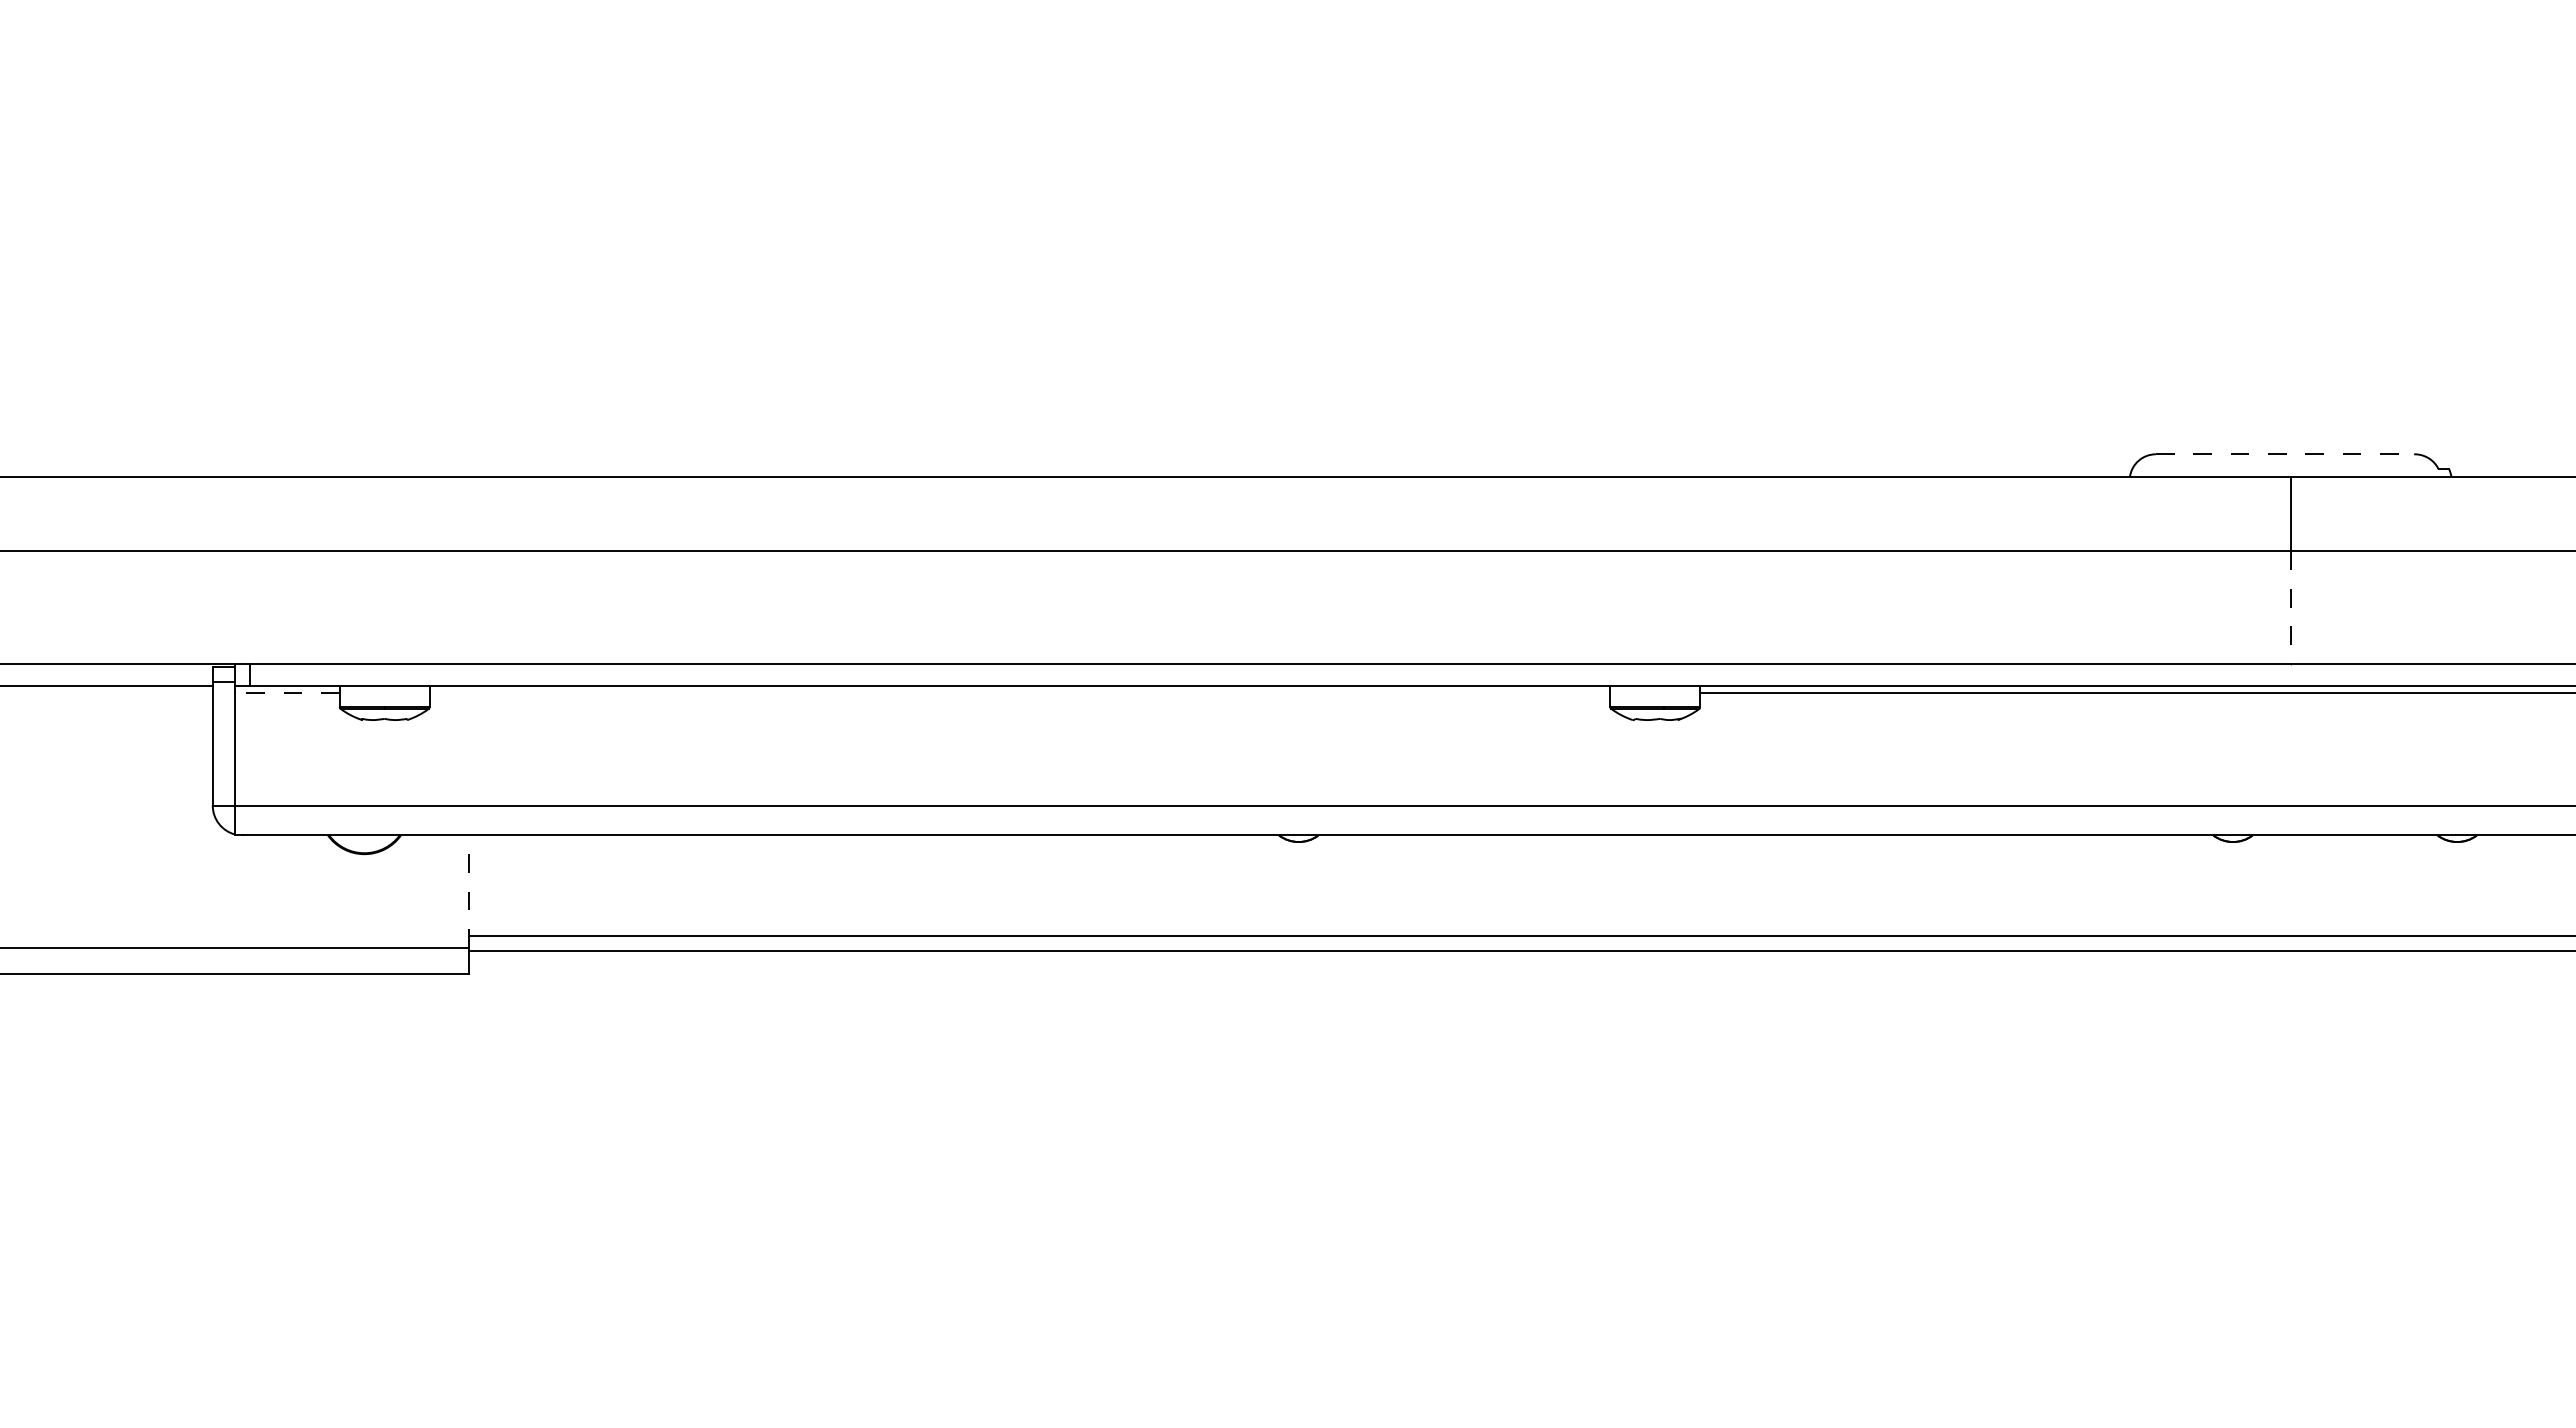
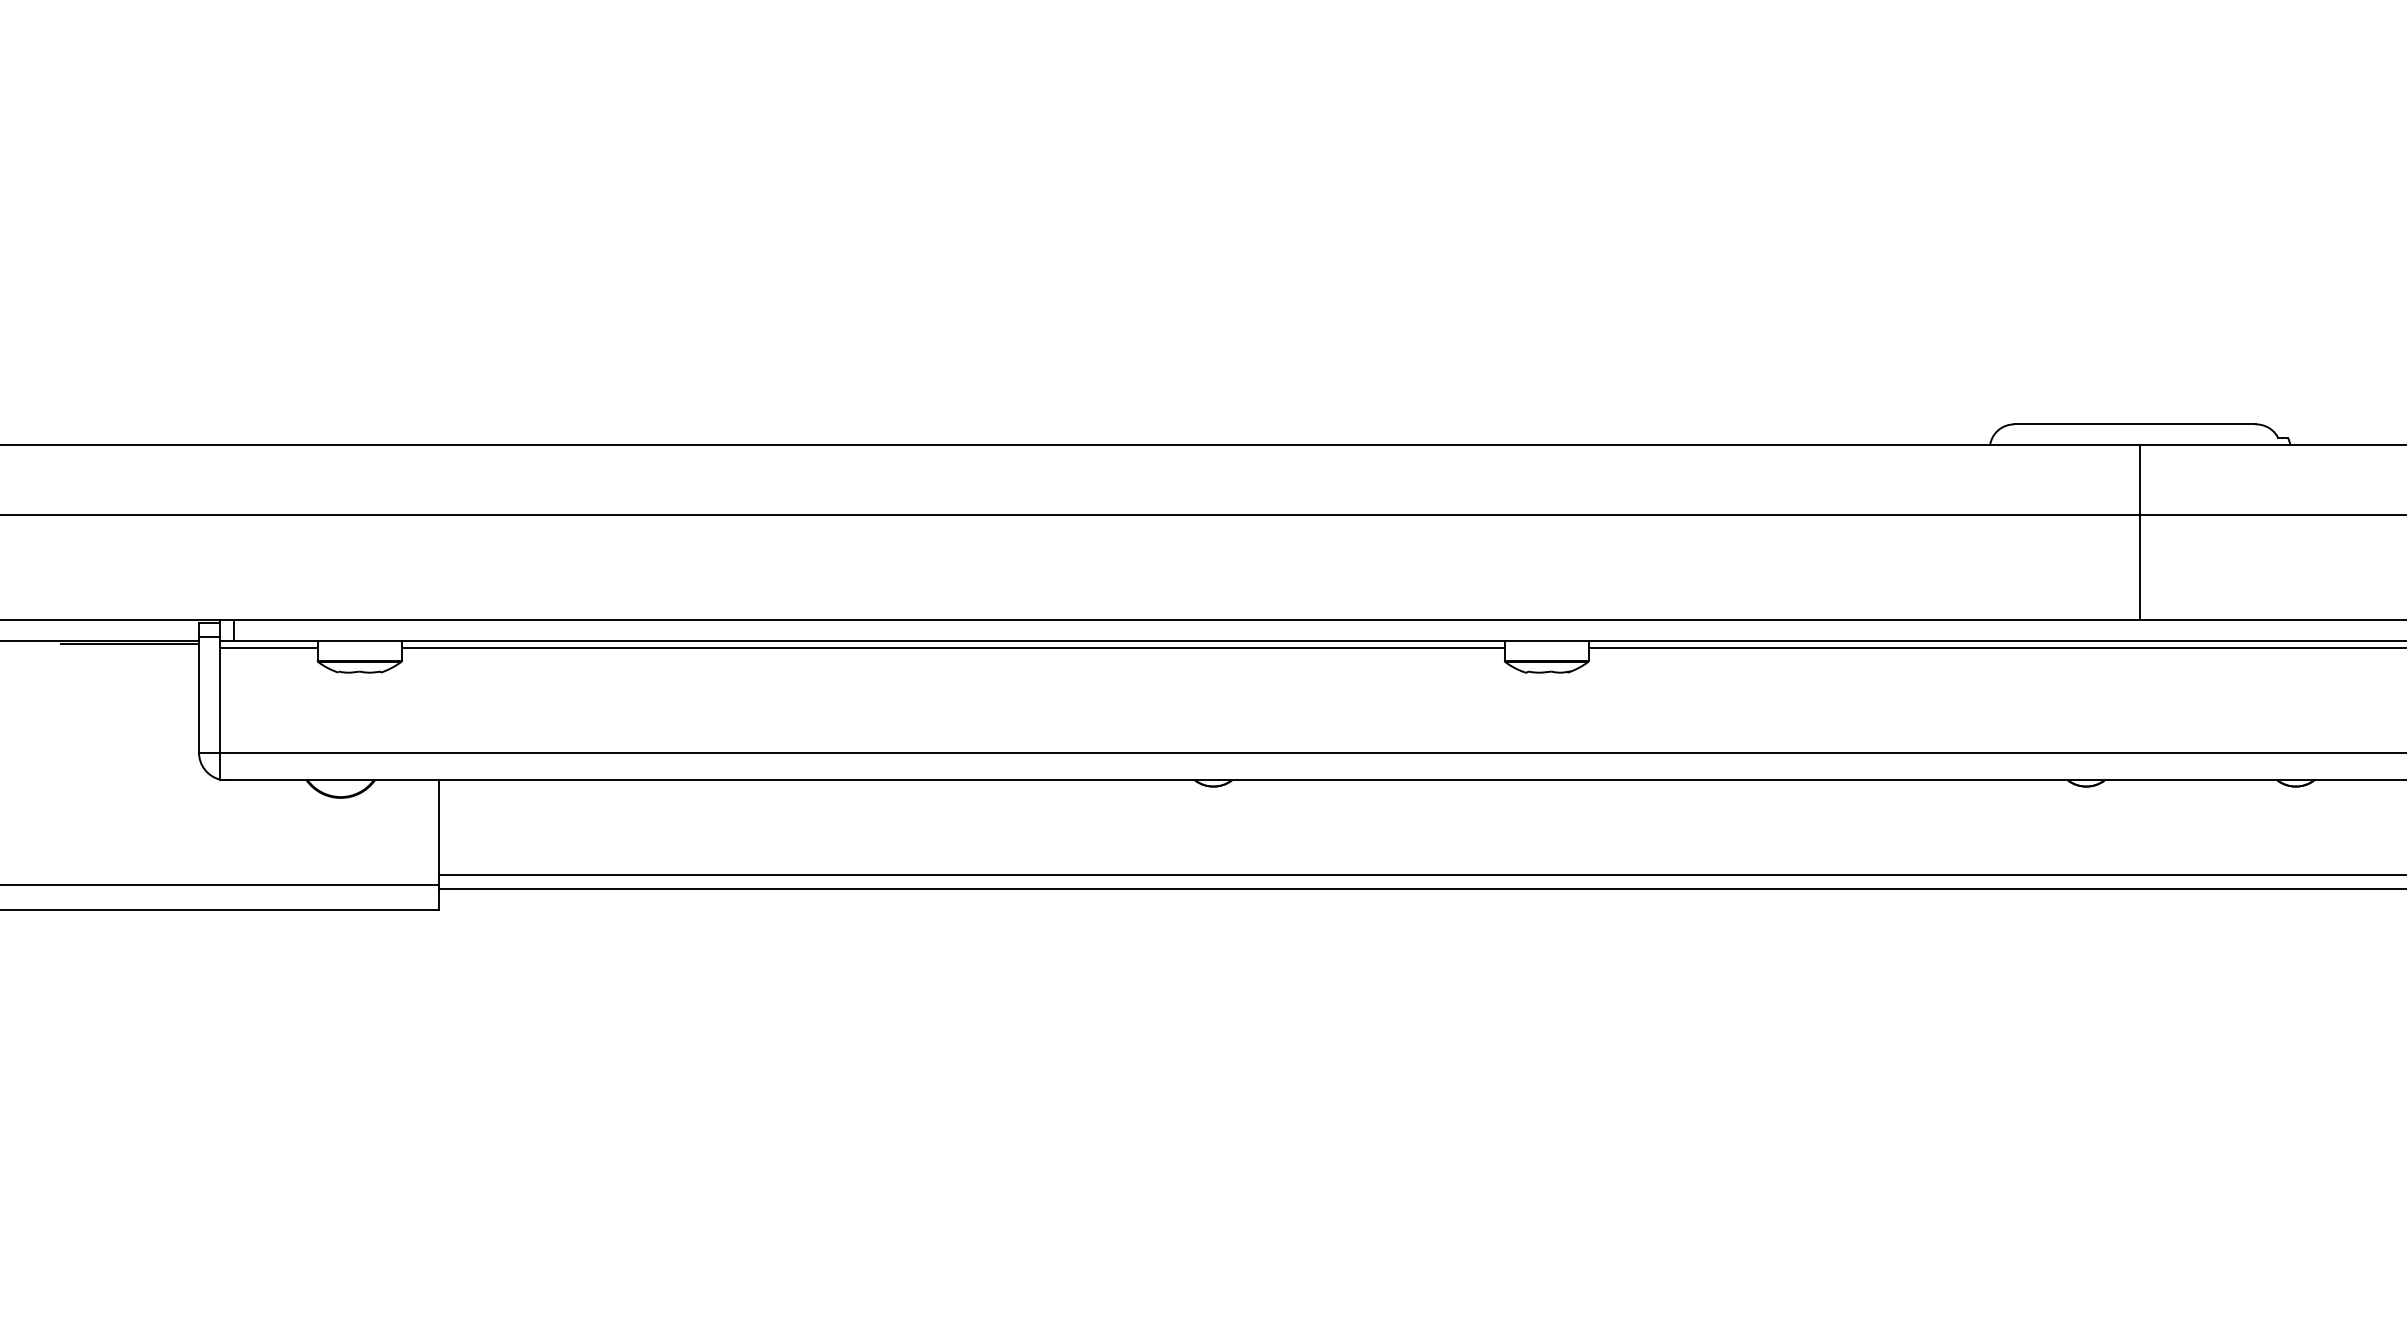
line: (2285, 454) -> (2135, 424), dashed -> solid
line: (2290, 608) -> (2140, 568), dashed -> solid
line: (138, 689) -> (129, 644), added
line: (287, 693) -> (268, 647), dashed -> solid
line: (1019, 693) -> (952, 647), added
line: (469, 891) -> (438, 832), dashed -> solid

